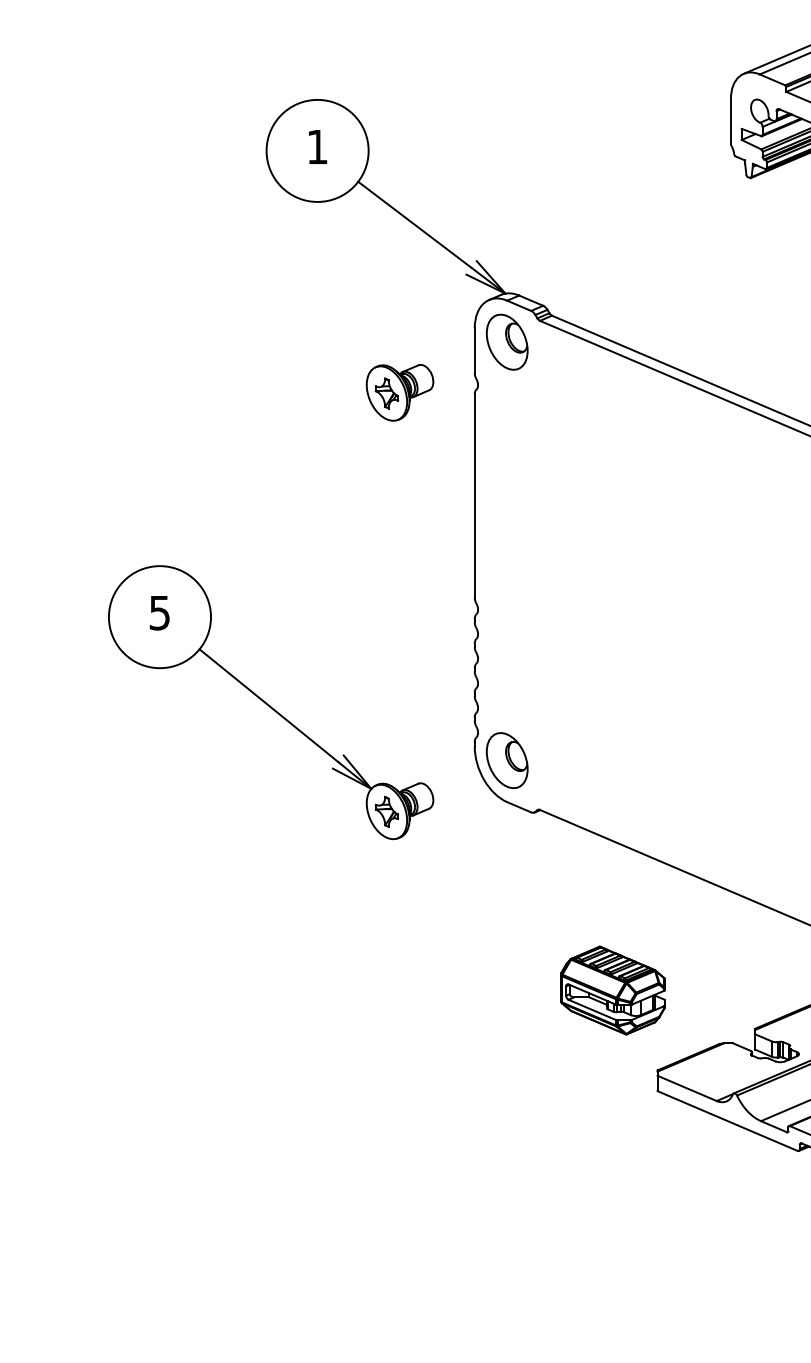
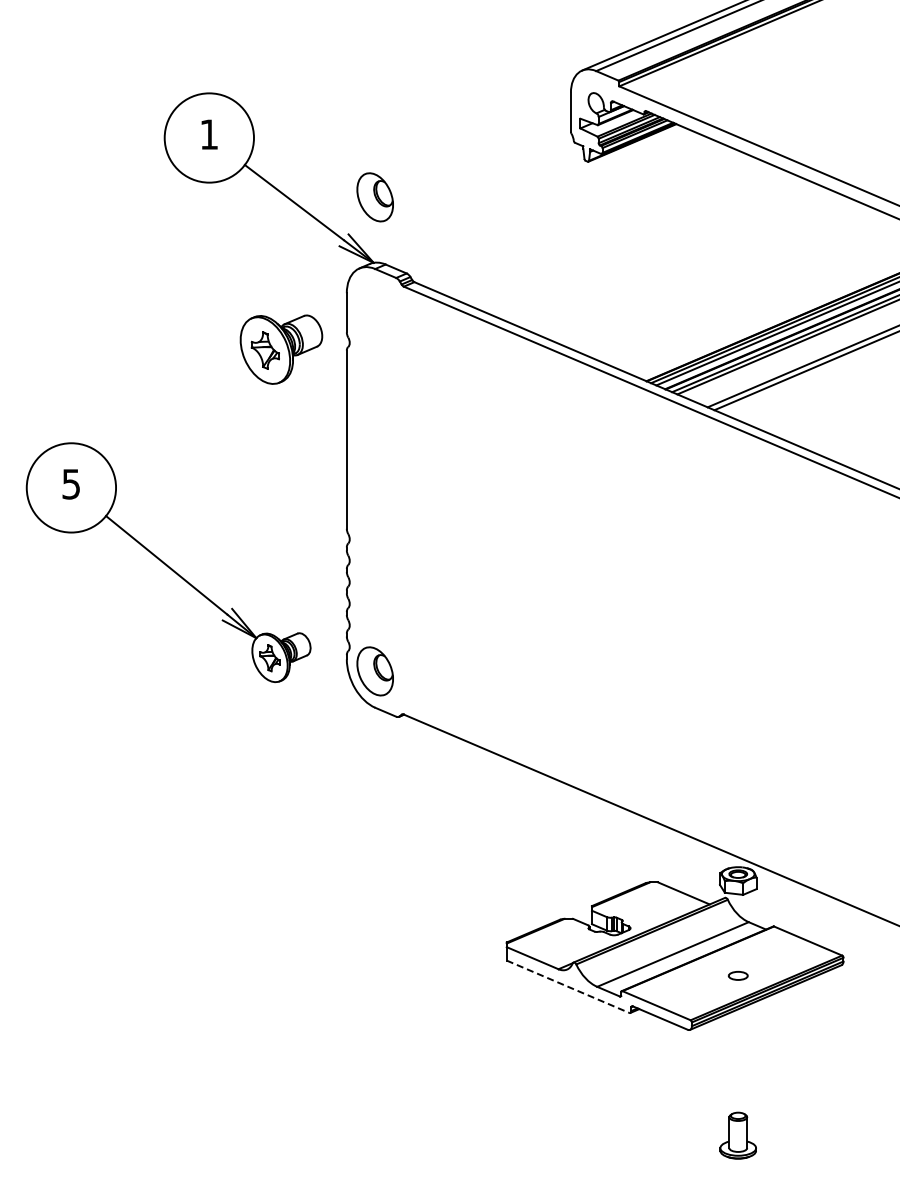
part: (506, 342) -> (374, 197), moved
part: (400, 392) -> (281, 349), size x1.4
part: (270, 702) -> (168, 562), moved
part: (612, 990) -> (467, 872), removed
line: (728, 1120) -> (568, 986), solid -> dashed

